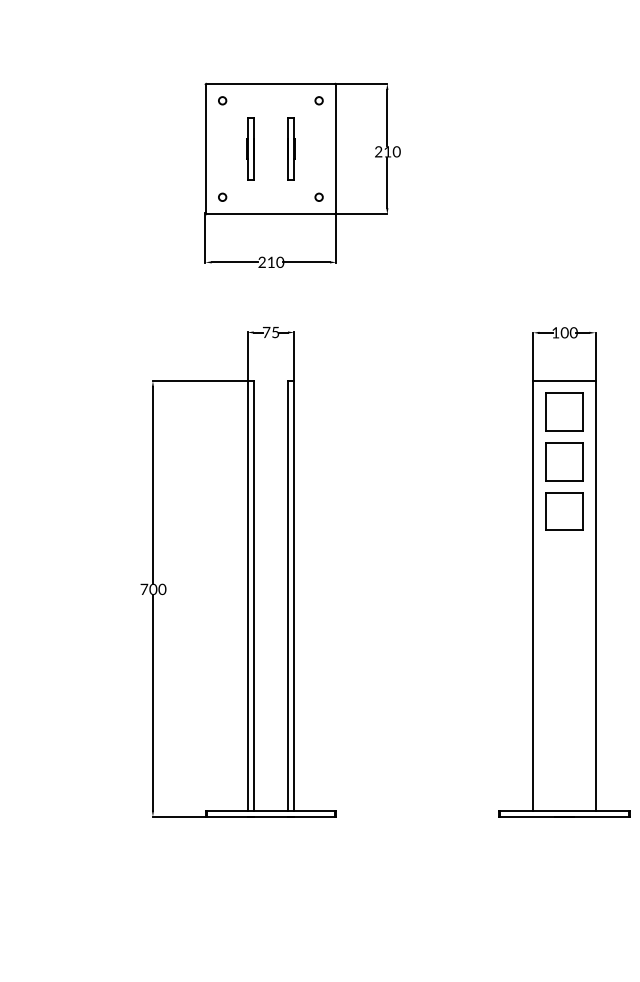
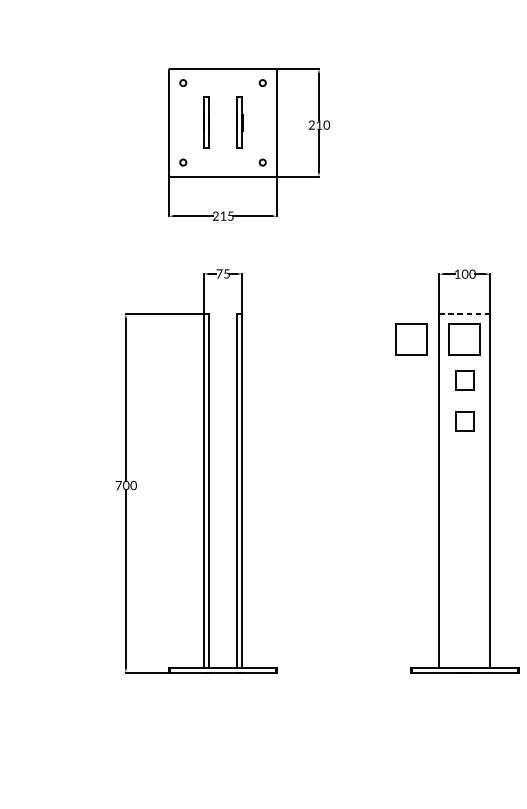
text: (280, 261) -> (230, 215), 210 -> 215
line: (563, 380) -> (464, 313), solid -> dashed
part: (499, 411) -> (411, 339), added
part: (564, 461) -> (464, 380), size x0.6
part: (564, 511) -> (464, 421), size x0.6

